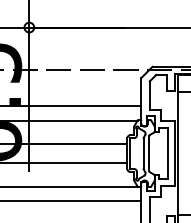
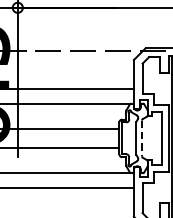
line: (149, 154) -> (142, 139), solid -> dashed

